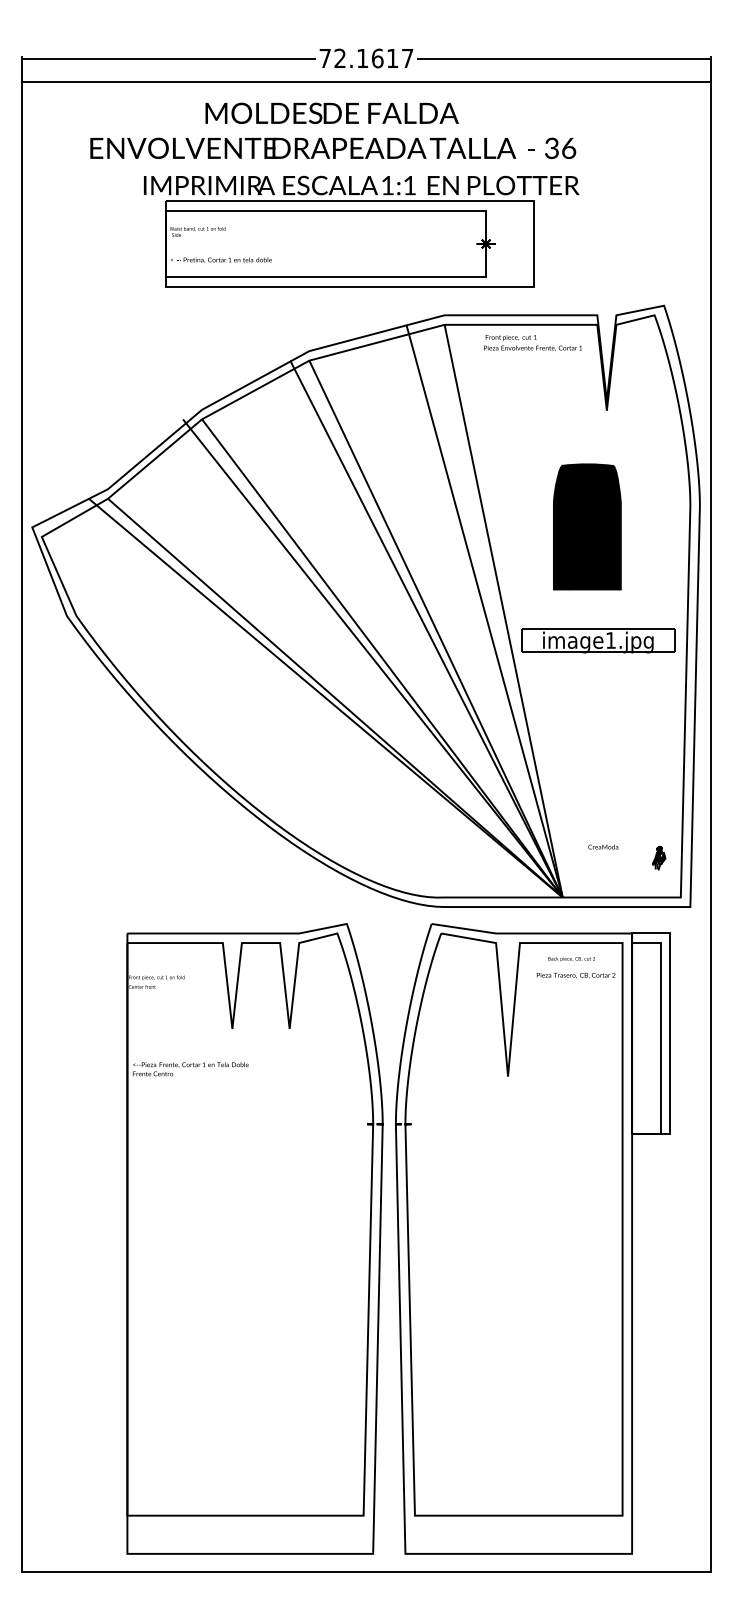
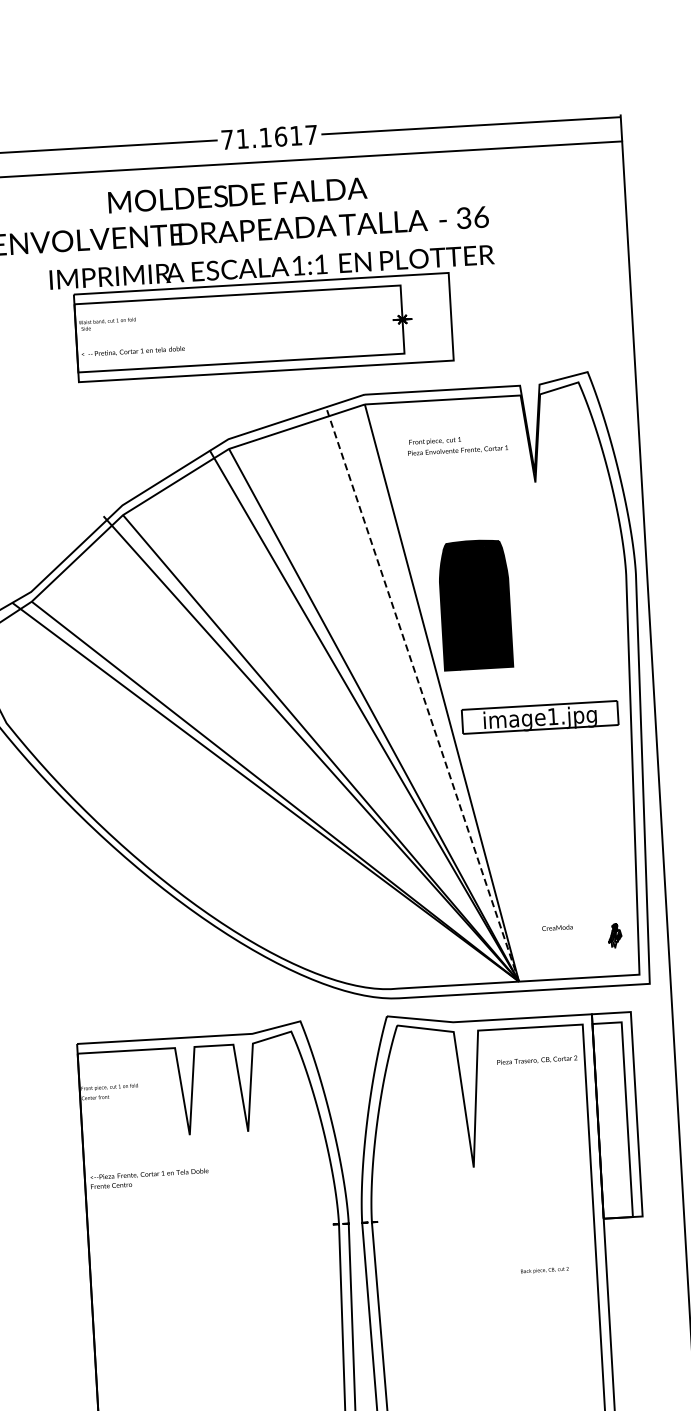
text: (339, 57) -> (241, 137), 72.1617 -> 71.1617
text: (532, 342) -> (457, 444), moved
part: (587, 526) -> (475, 604), moved
line: (484, 611) -> (422, 694), solid -> dashed
text: (571, 959) -> (544, 1270), moved

